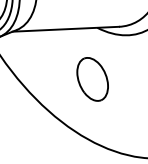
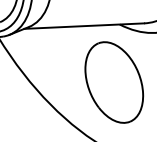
part: (92, 79) -> (114, 82), size x1.67

